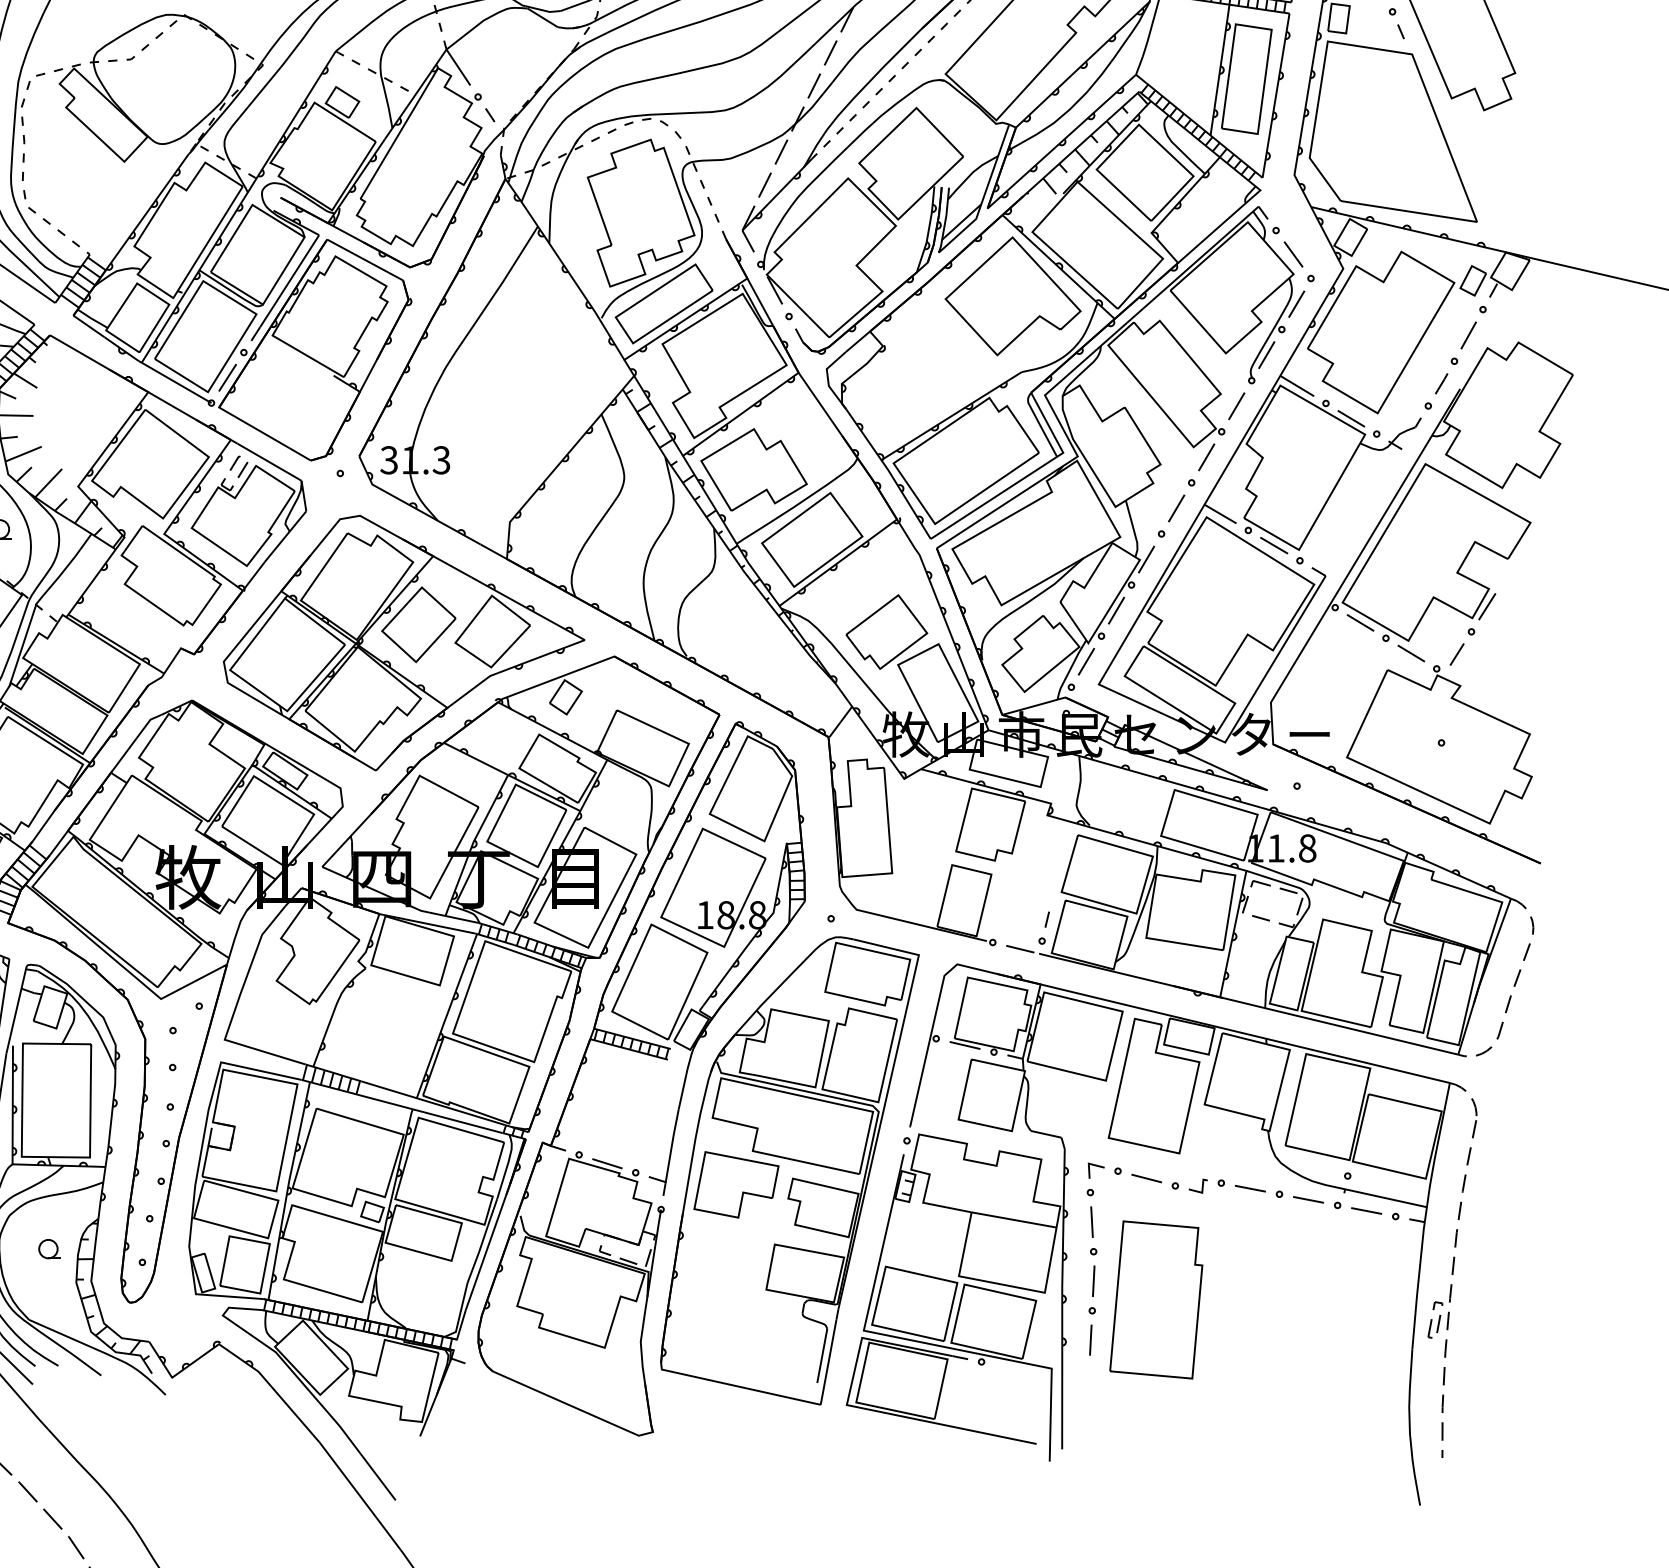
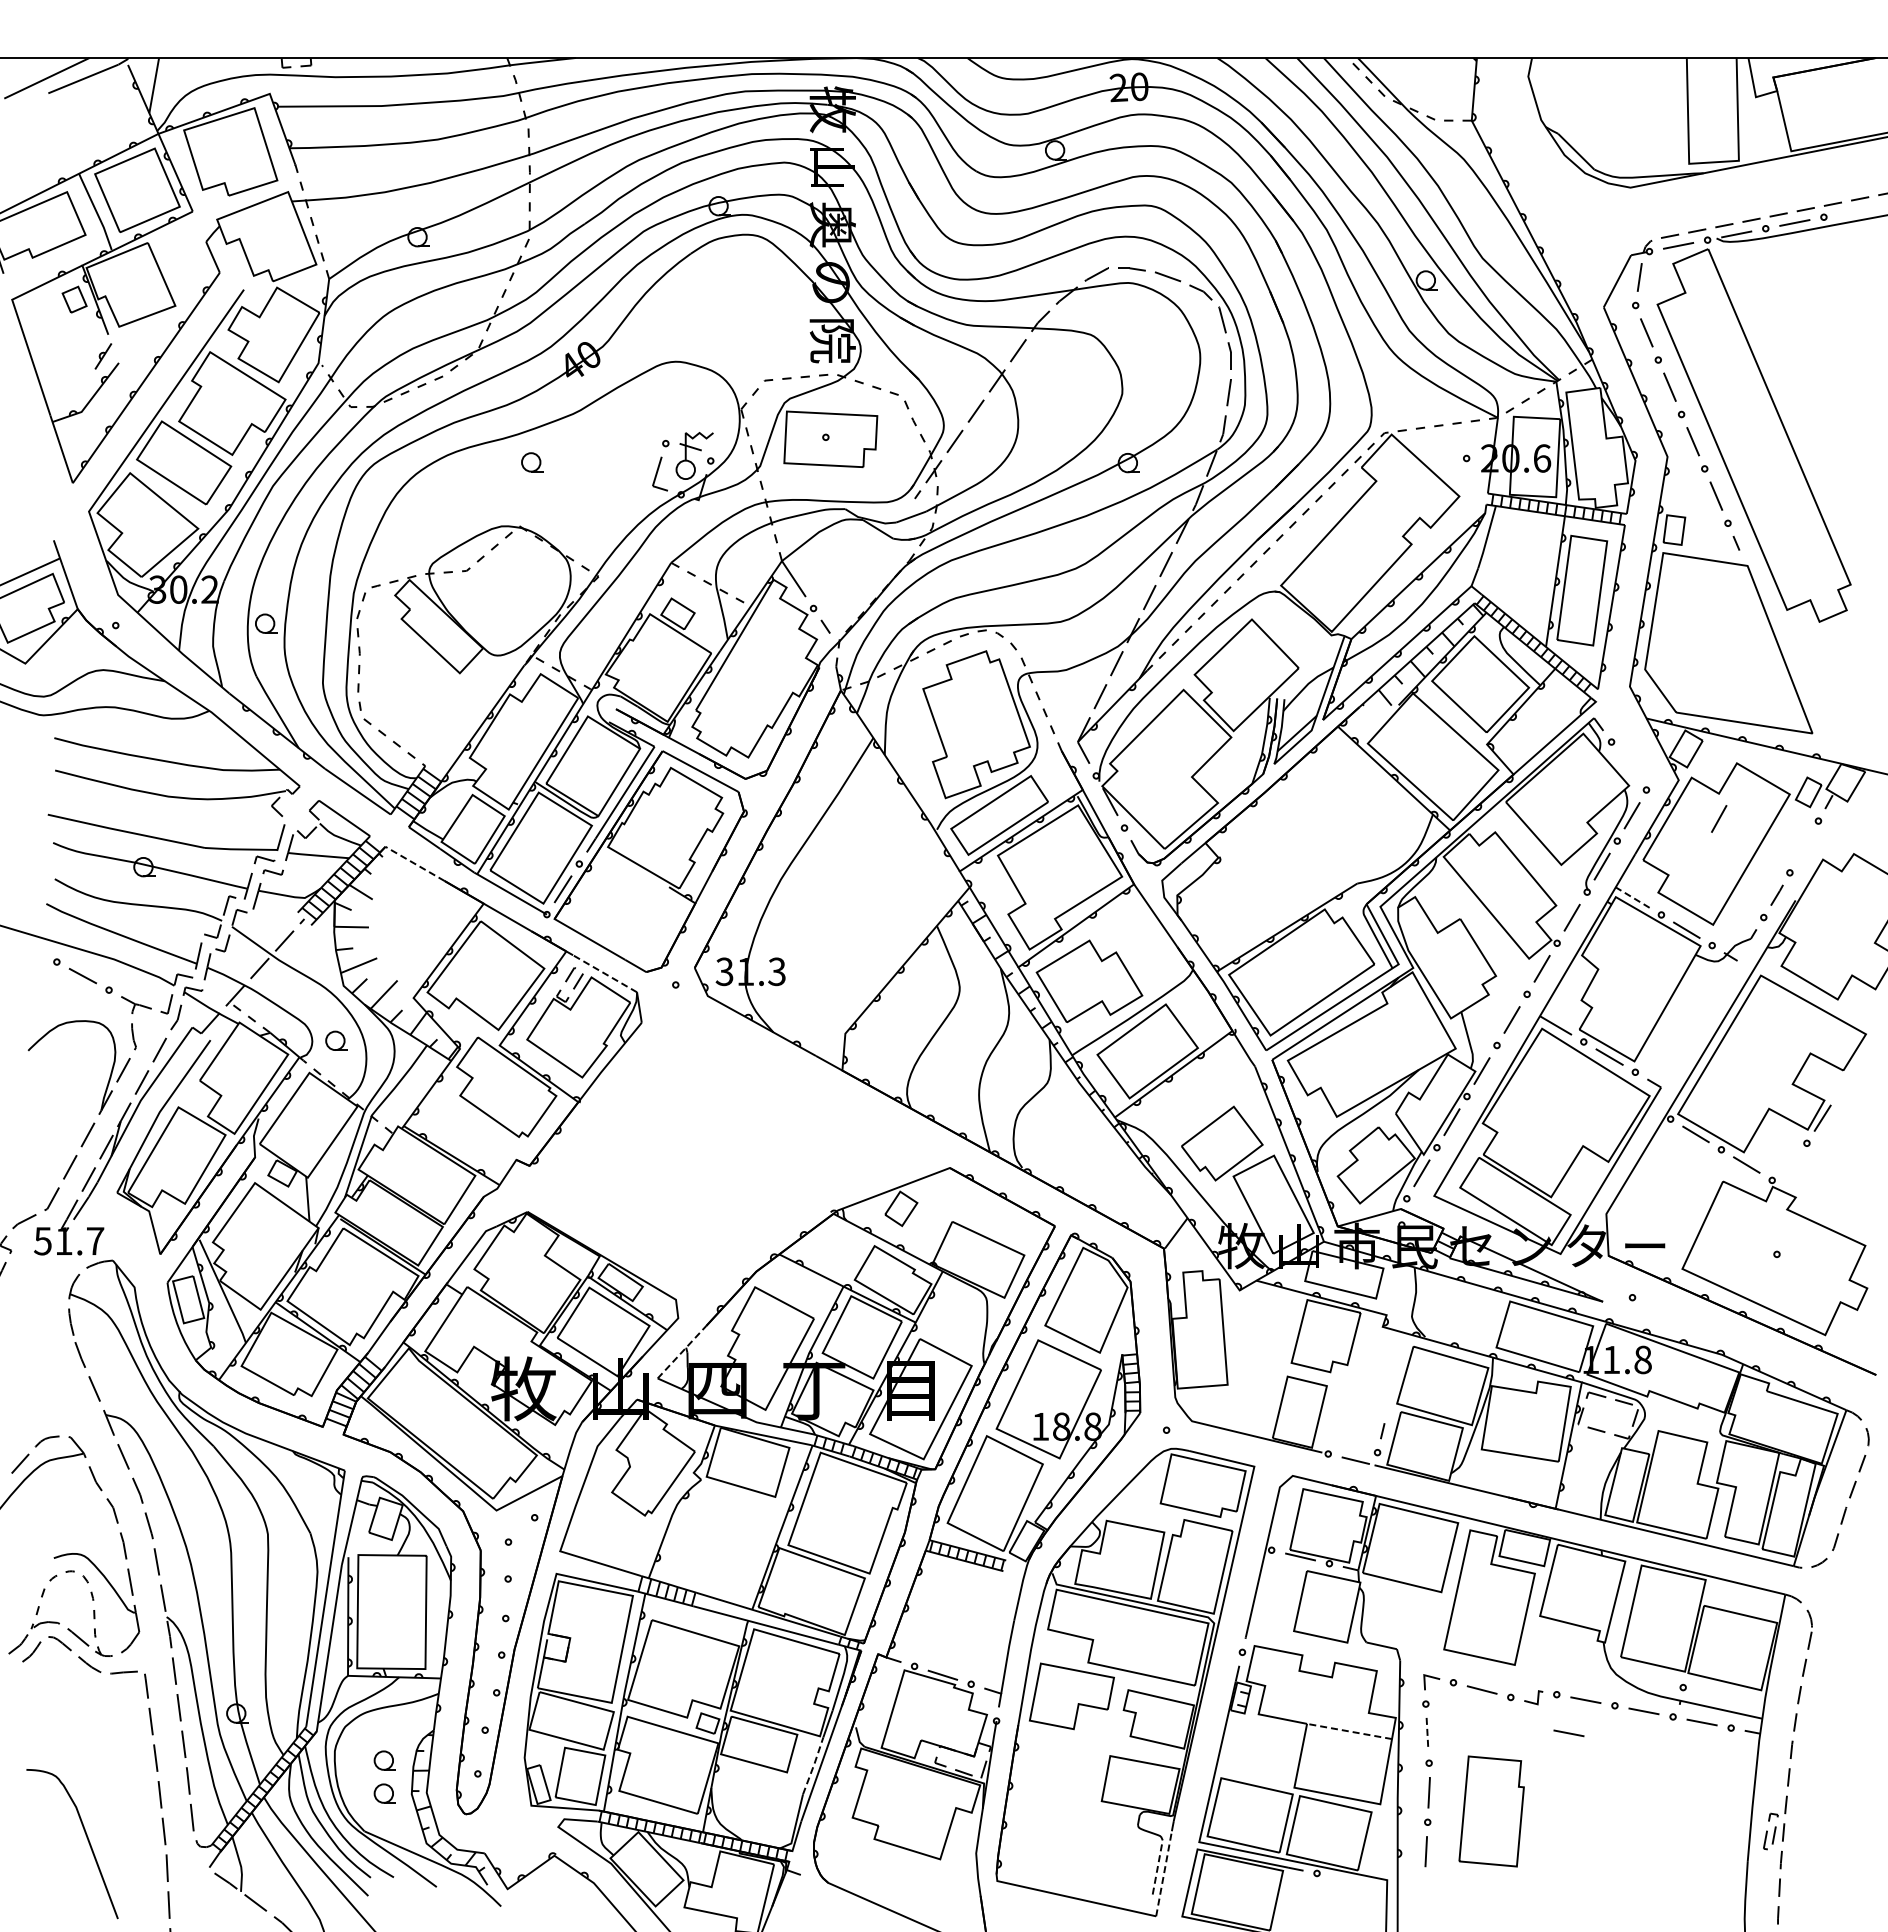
line: (1293, 253) -> (1628, 765), removed
part: (1013, 295) -> (1348, 807), removed
line: (1469, 334) -> (1719, 818), moved
line: (79, 351) -> (414, 863), solid -> dashed
line: (1297, 385) -> (1632, 897), solid -> dashed
line: (270, 461) -> (605, 973), solid -> dashed
part: (404, 642) -> (739, 1154), removed
line: (1457, 653) -> (1792, 1165), removed
line: (348, 839) -> (683, 1351), solid -> dashed
line: (1014, 1219) -> (1349, 1731), solid -> dashed
line: (1092, 1221) -> (1427, 1733), solid -> dashed
line: (1233, 1221) -> (1568, 1733), added
line: (478, 1253) -> (813, 1765), solid -> dashed
part: (49, 1281) -> (384, 1793), added
part: (1156, 1299) -> (1491, 1811), size x0.7
line: (822, 1355) -> (1157, 1867), solid -> dashed
line: (829, 1361) -> (1164, 1873), solid -> dashed

